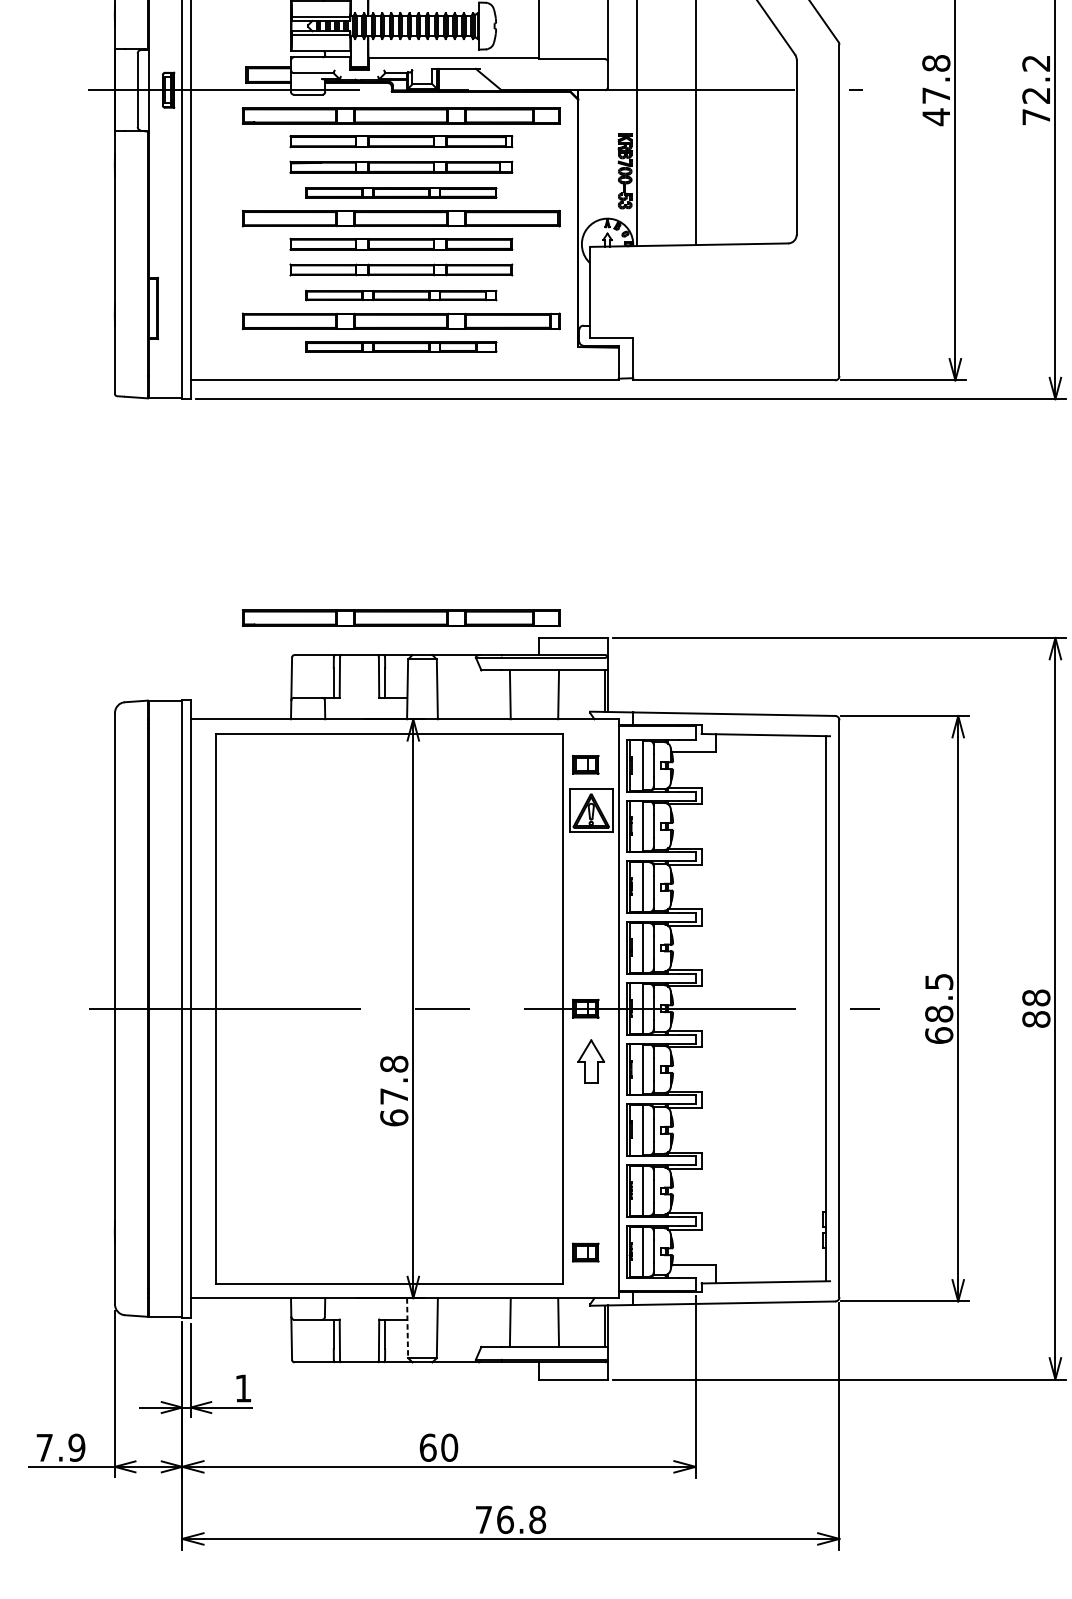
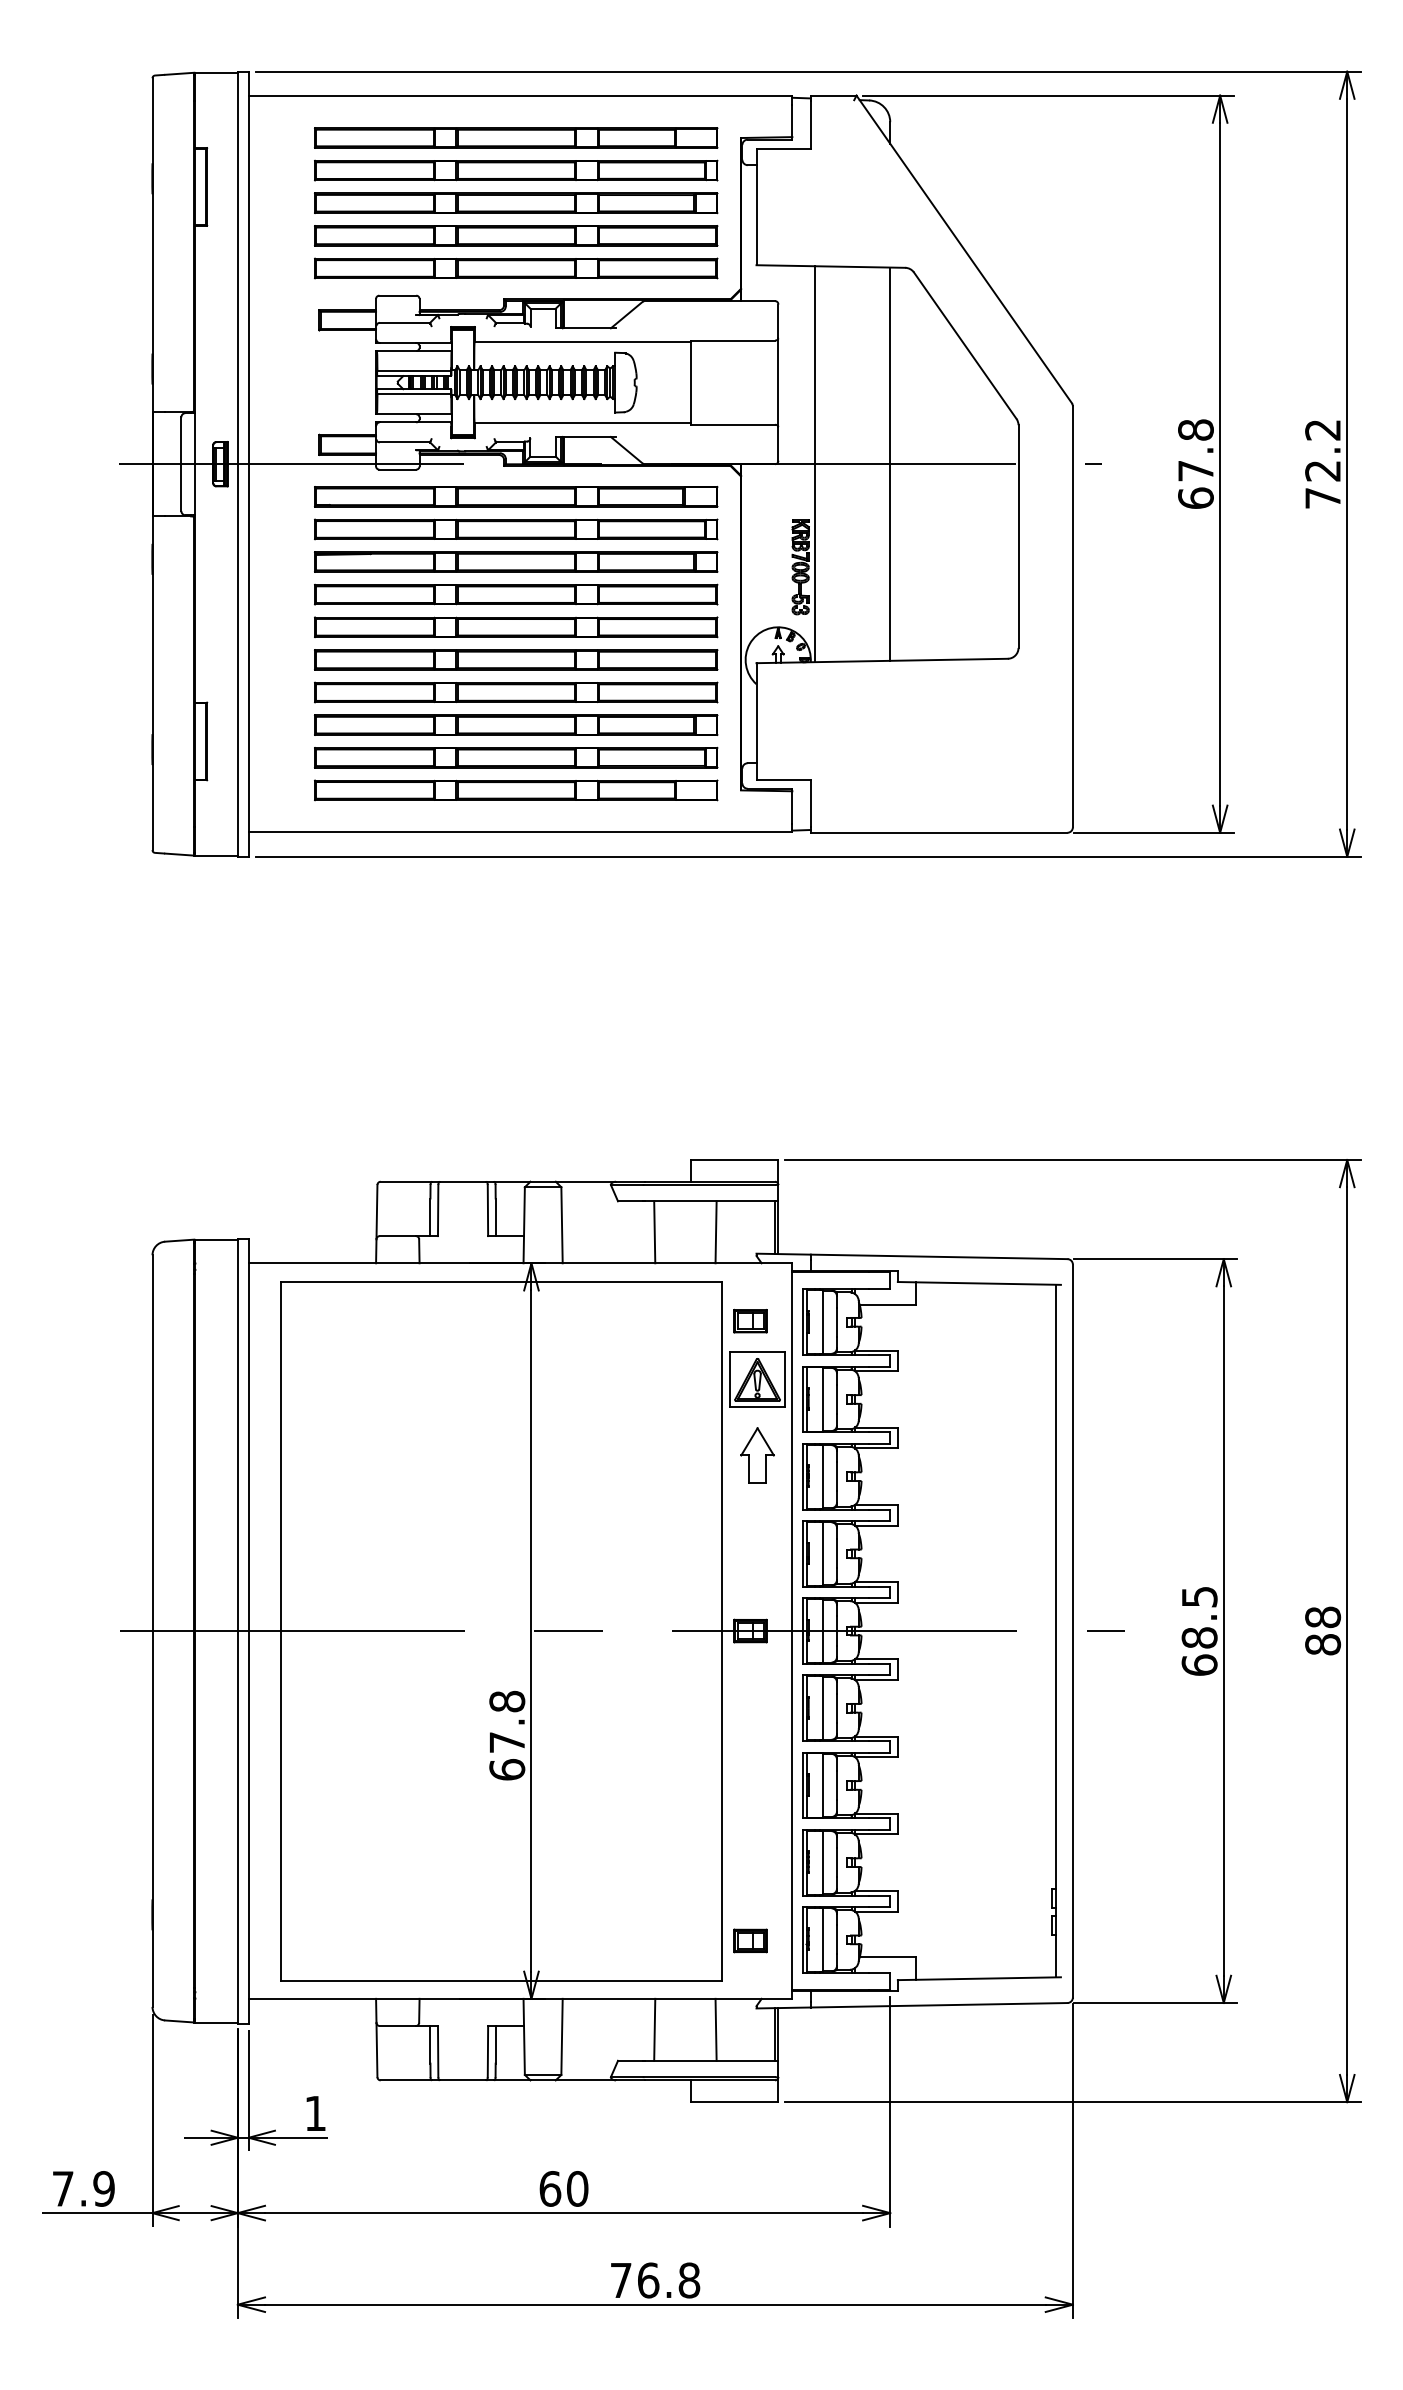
text: (935, 117) -> (1195, 498), 47.8 -> 67.8
part: (401, 141) -> (516, 529), size x1.43
part: (401, 166) -> (516, 561), size x1.43
part: (401, 192) -> (516, 594), size x1.67
part: (401, 244) -> (516, 659), size x1.43
part: (401, 269) -> (516, 692), size x1.43
part: (401, 295) -> (516, 724), size x1.67
part: (401, 347) -> (516, 790), size x1.67
part: (401, 617) -> (516, 1134), removed
part: (591, 1061) -> (757, 1455), moved
line: (407, 1328) -> (524, 2037), dashed -> solid

